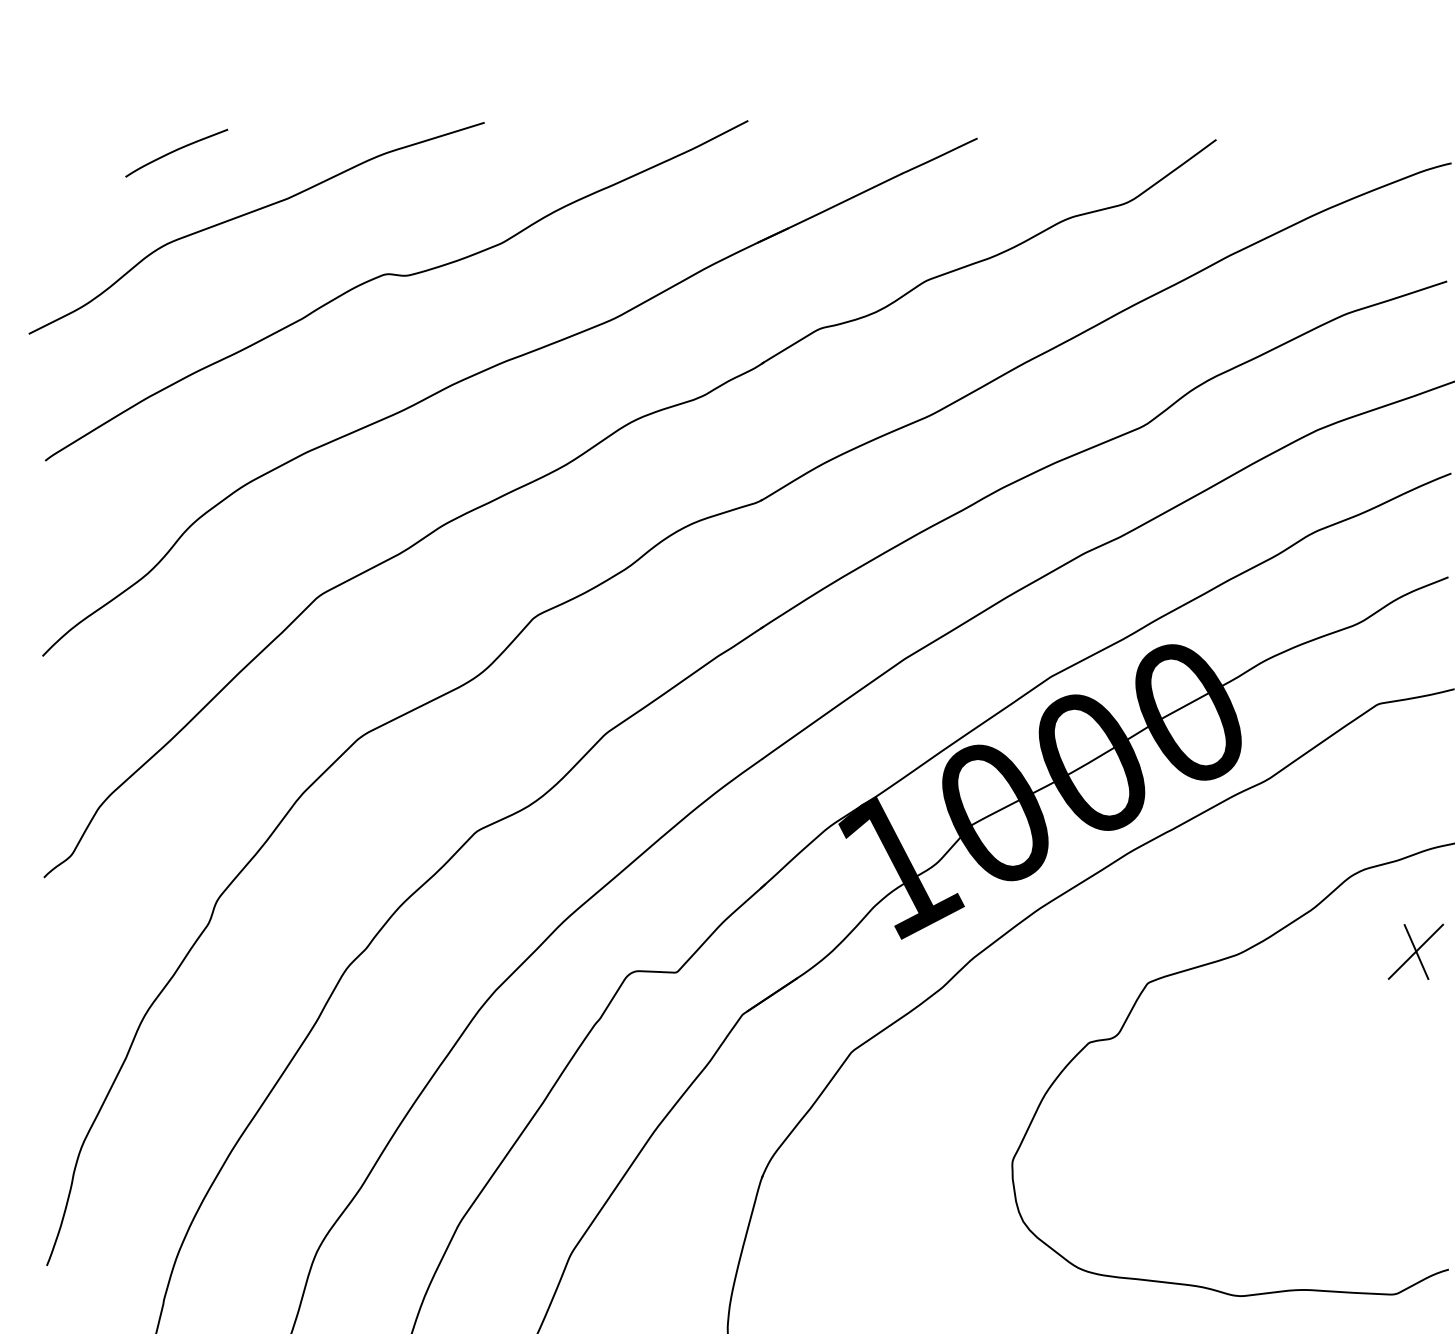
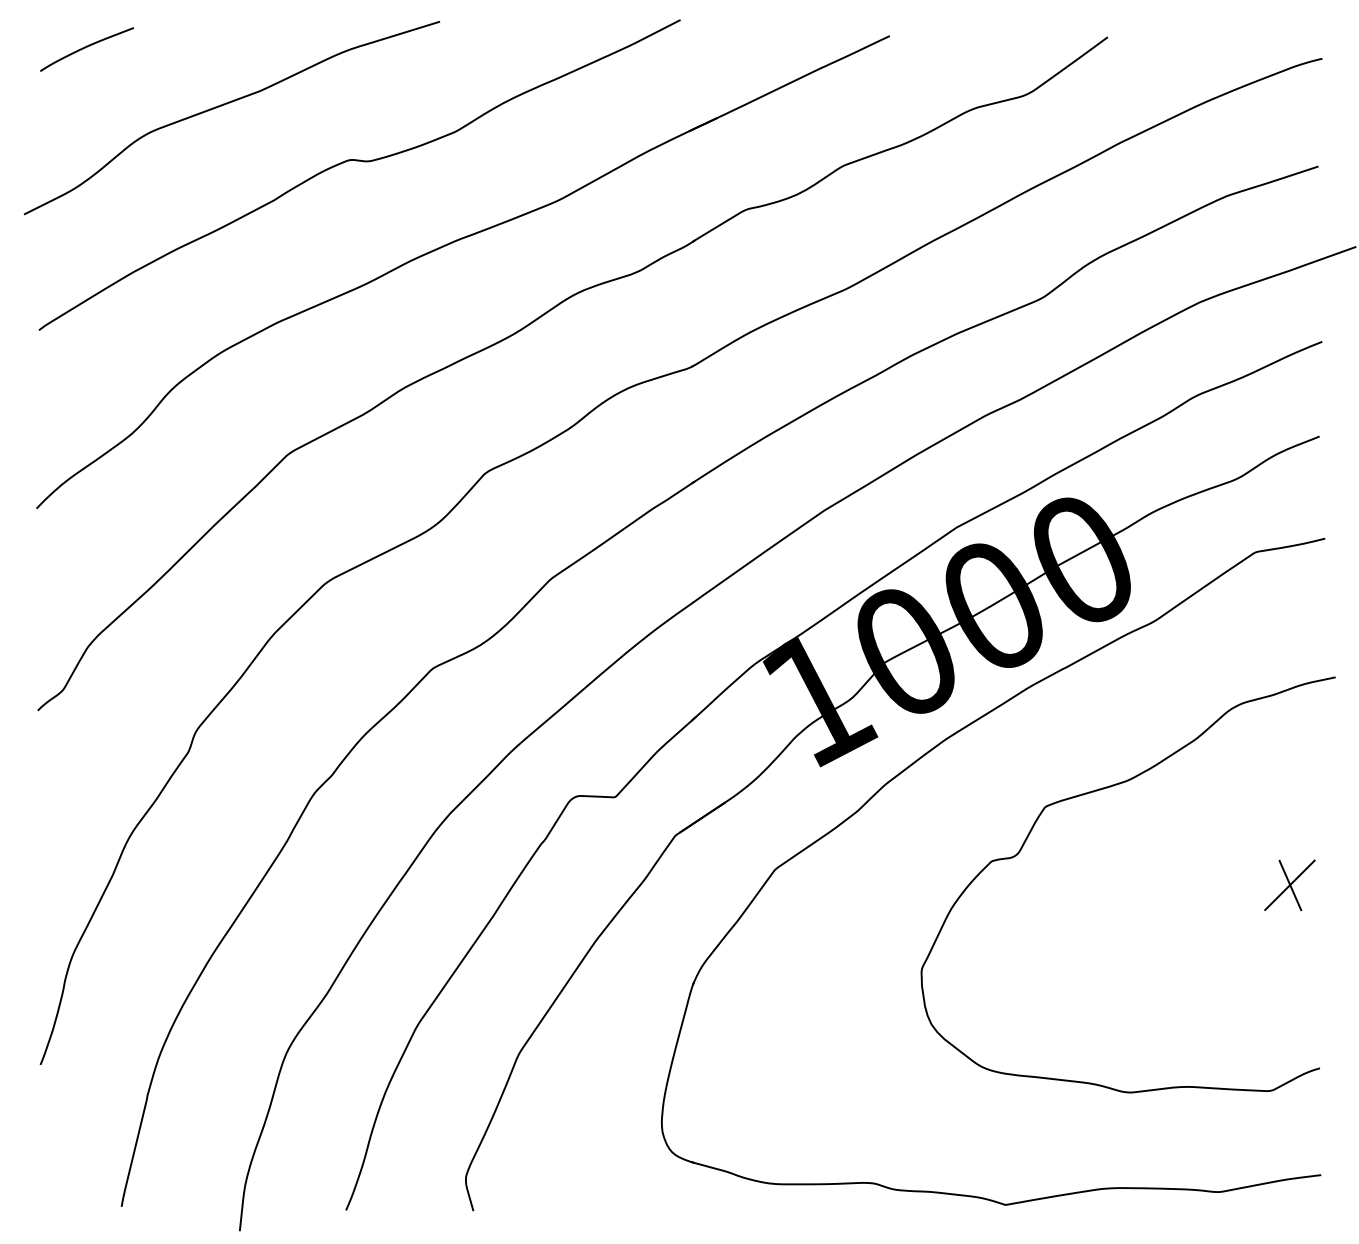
curve: (175, 152) -> (85, 48), moved
part: (1415, 952) -> (1289, 885), moved

